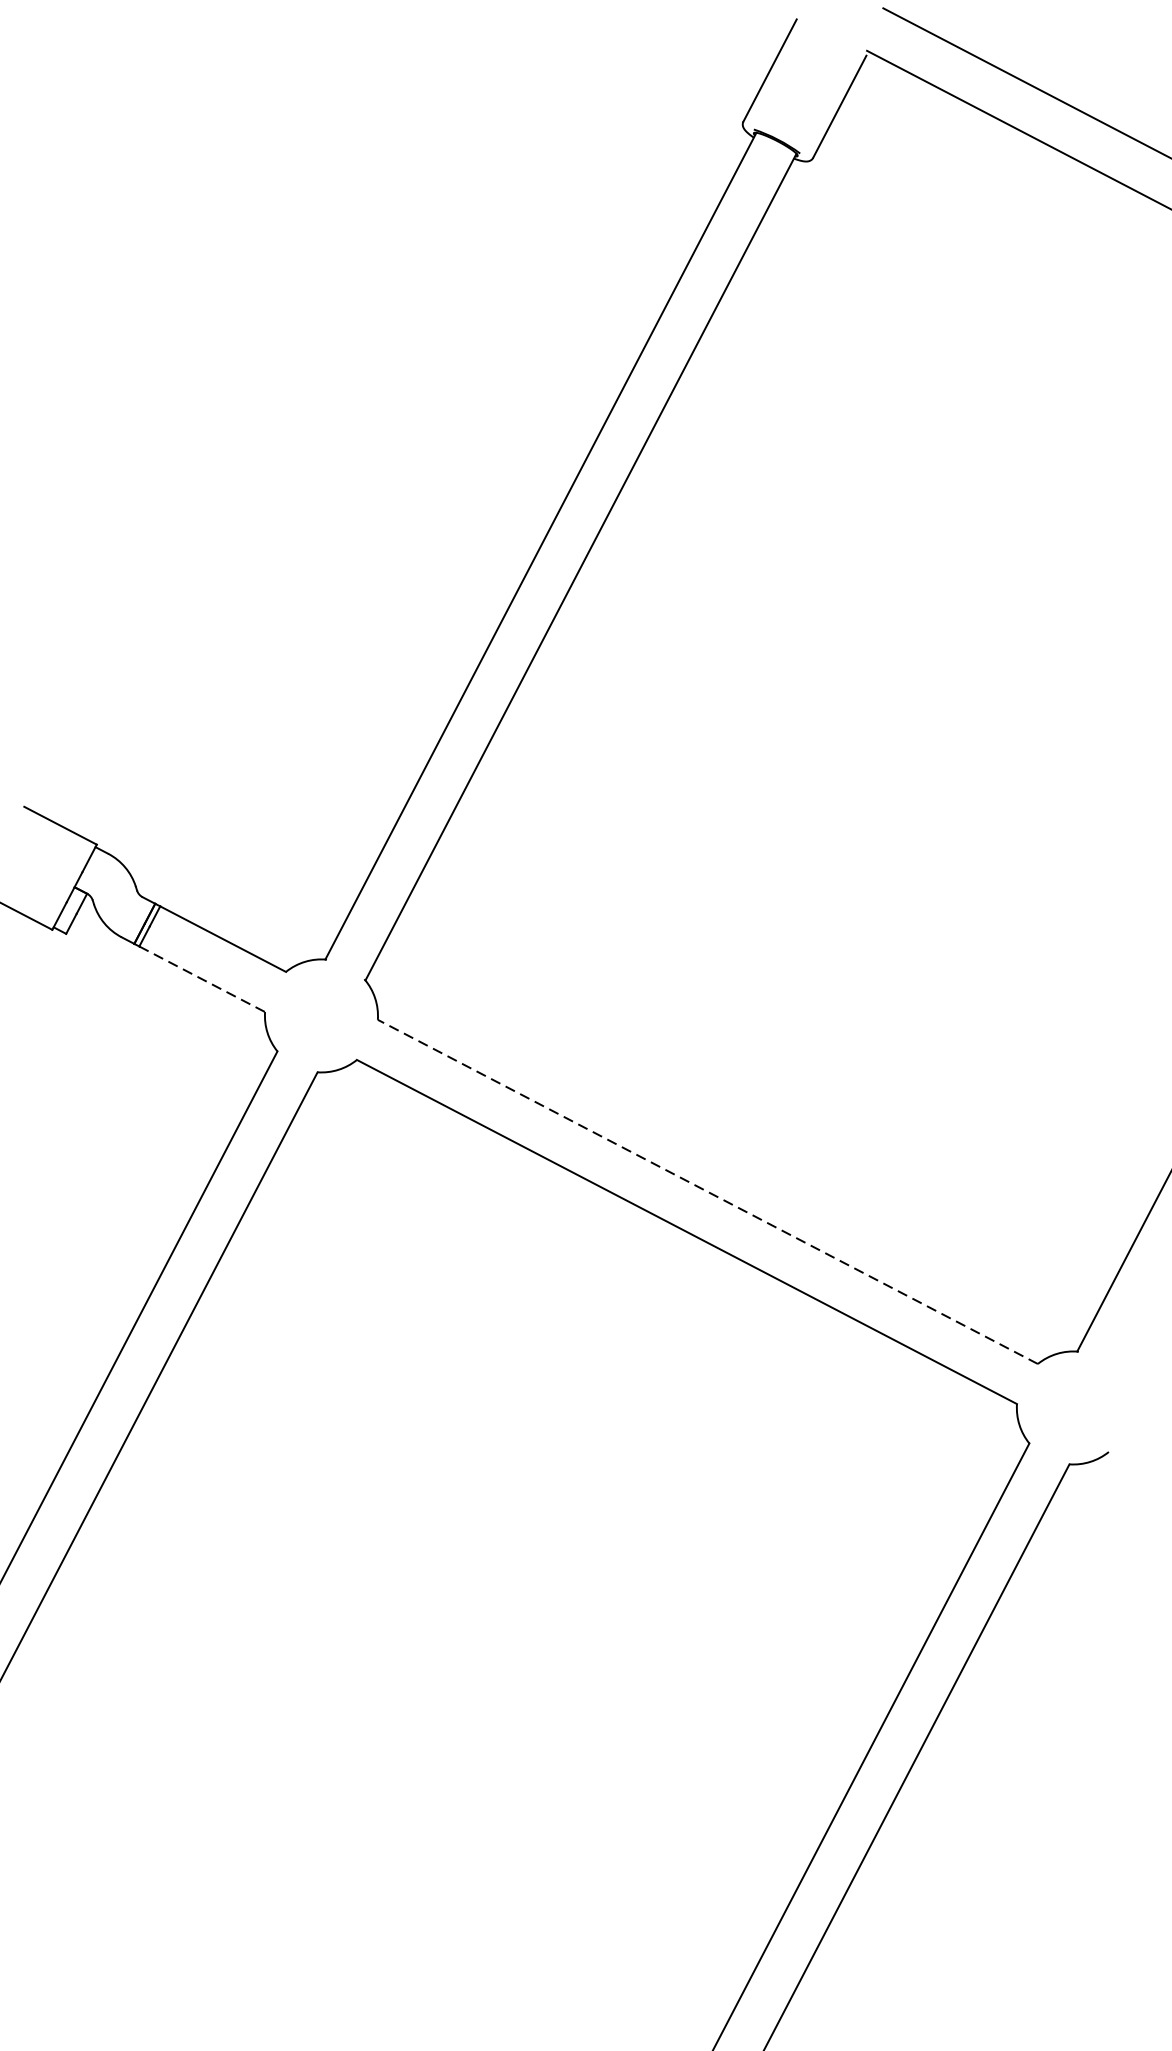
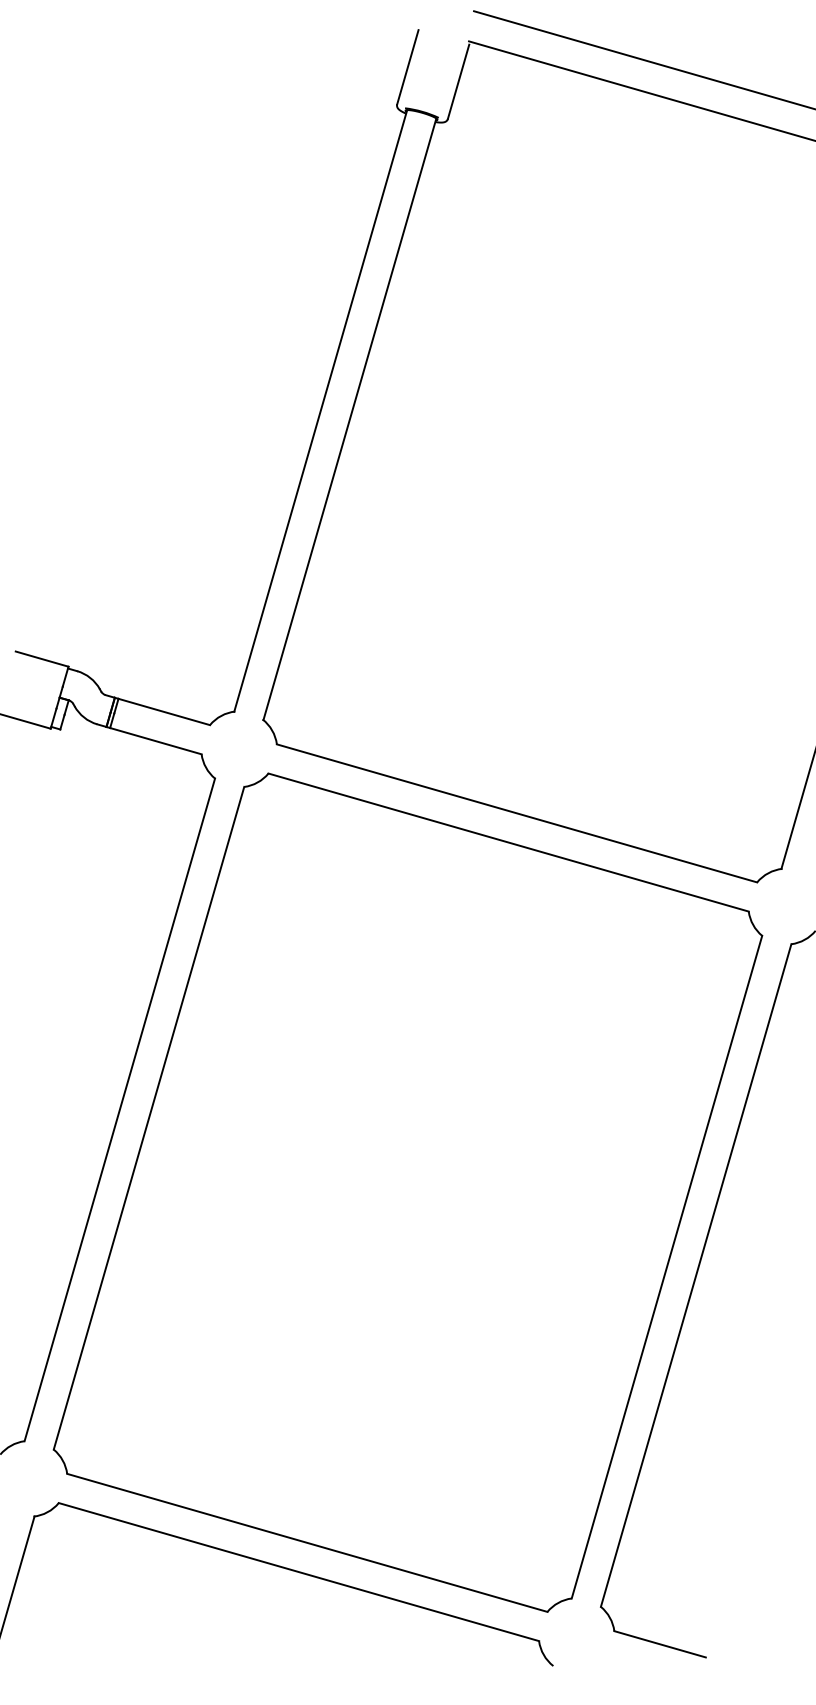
line: (201, 979) -> (155, 741), dashed -> solid
line: (708, 1192) -> (517, 813), dashed -> solid

